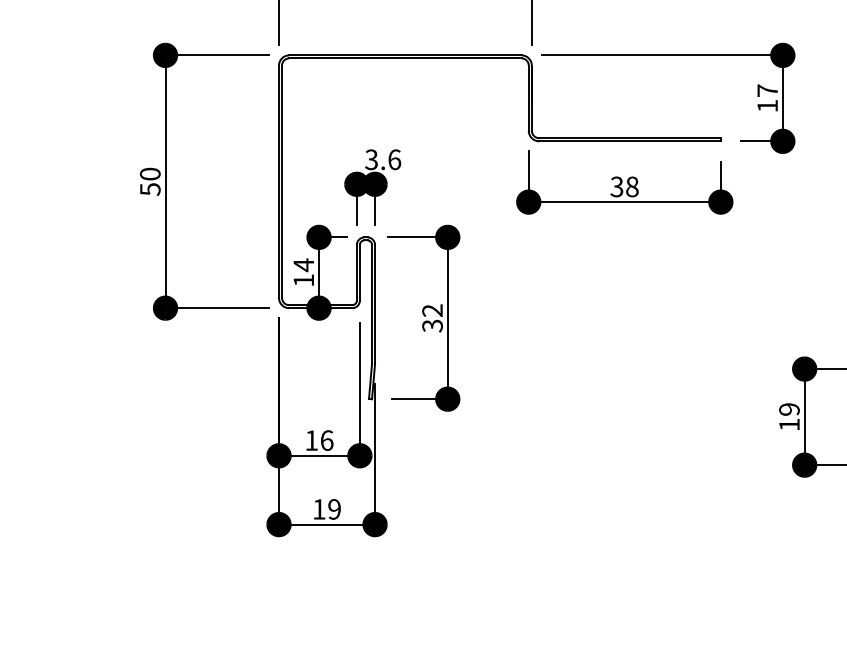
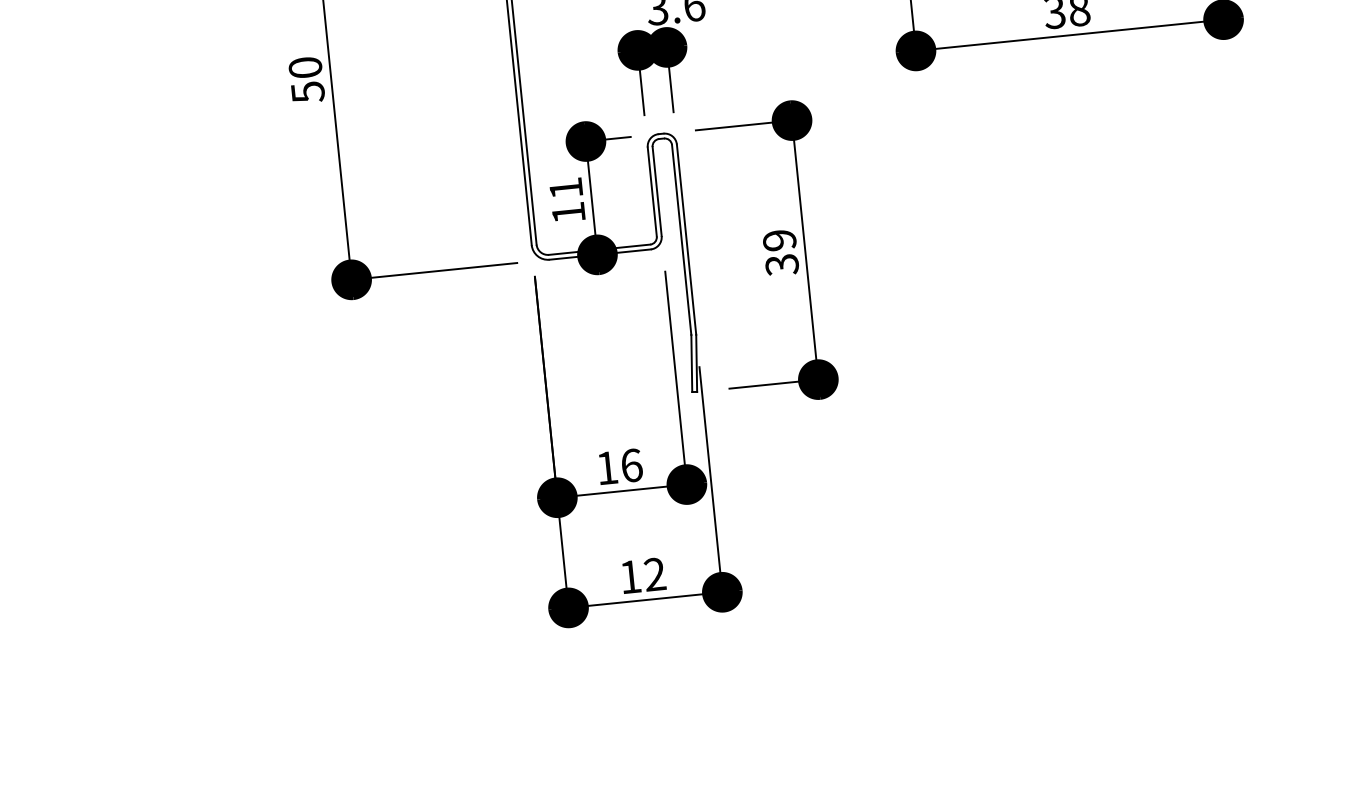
text: (303, 265) -> (565, 189), 14 -> 11
text: (432, 310) -> (779, 240), 32 -> 39
text: (334, 509) -> (654, 574), 19 -> 12

